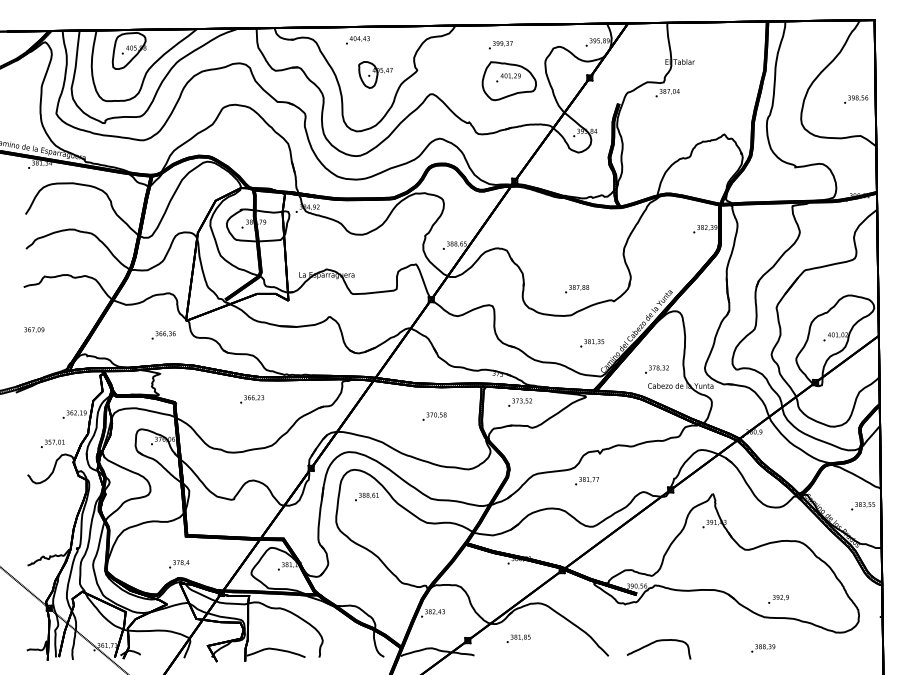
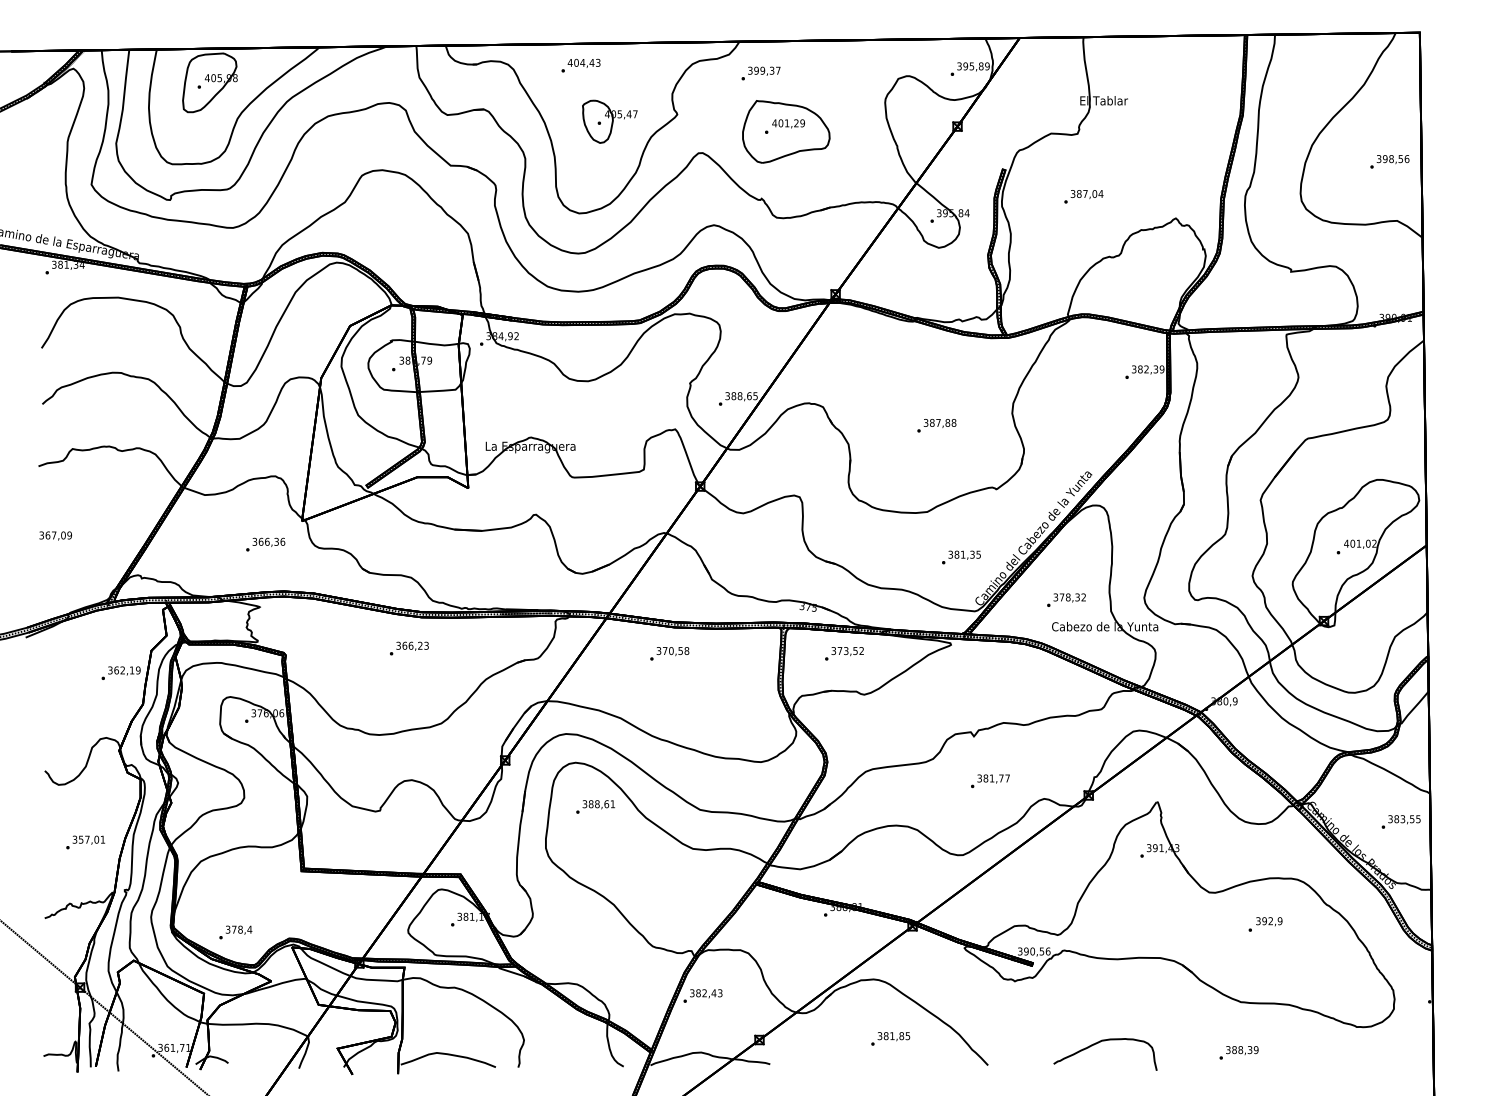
text: (500, 45) -> (760, 73), moved
part: (508, 81) -> (784, 132), moved
text: (667, 93) -> (1083, 197), moved
text: (577, 289) -> (937, 426), moved
text: (434, 416) -> (669, 653), moved
text: (52, 443) -> (85, 841), moved
text: (586, 481) -> (989, 781), moved
text: (179, 564) -> (236, 932), moved
text: (778, 599) -> (1265, 924), moved
text: (518, 638) -> (890, 1038), moved
curve: (654, 643) -> (1098, 1044), moved

